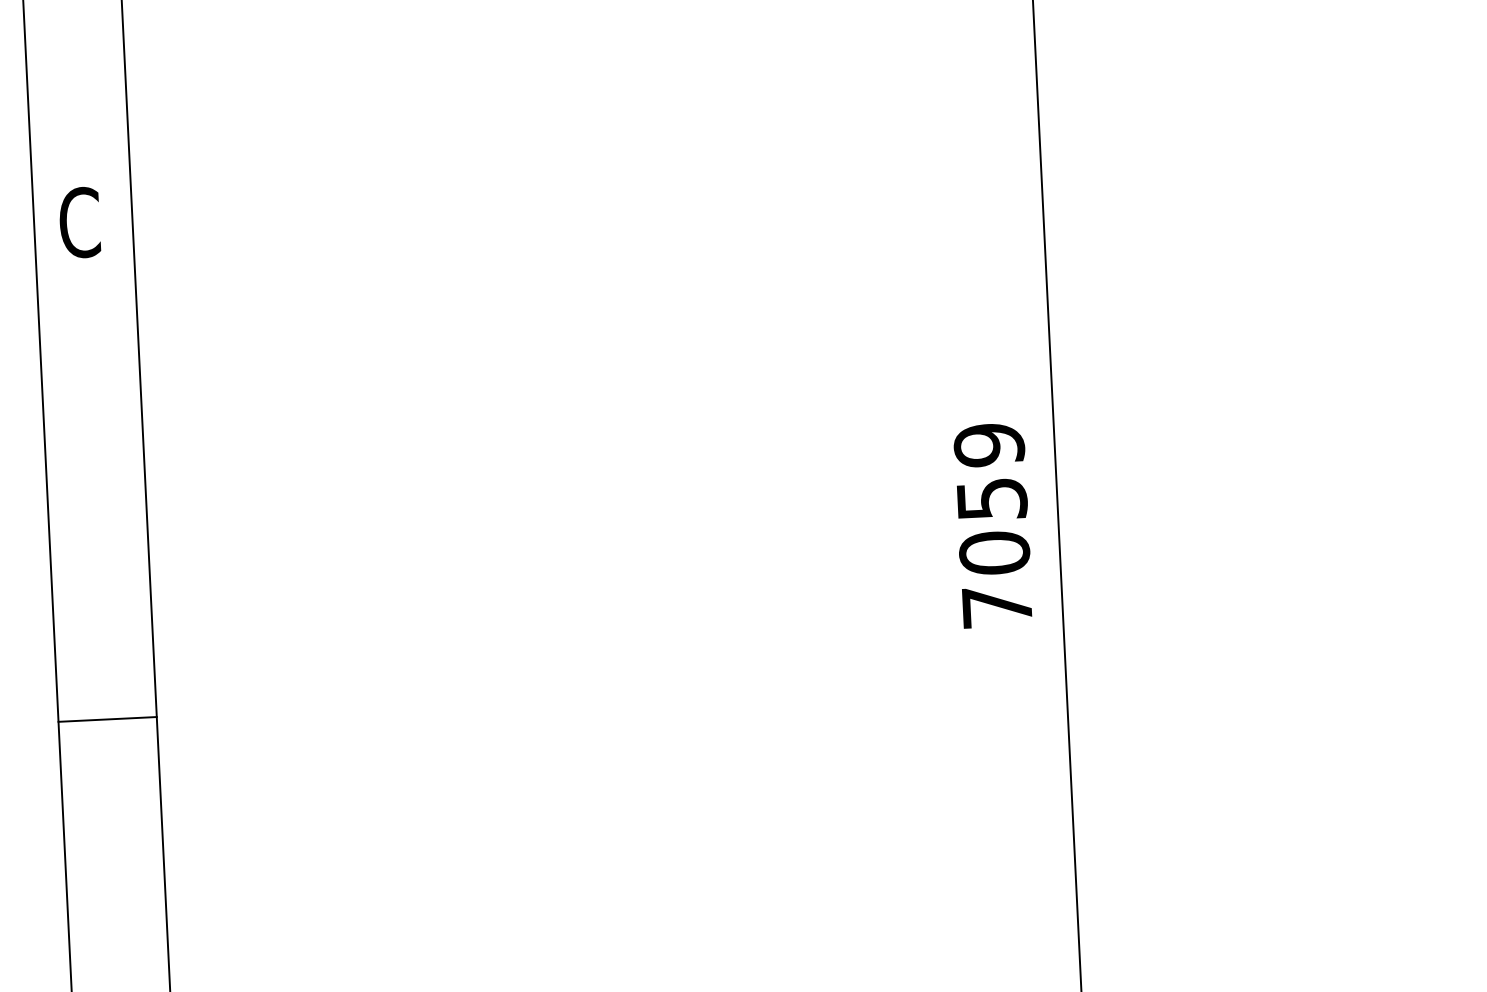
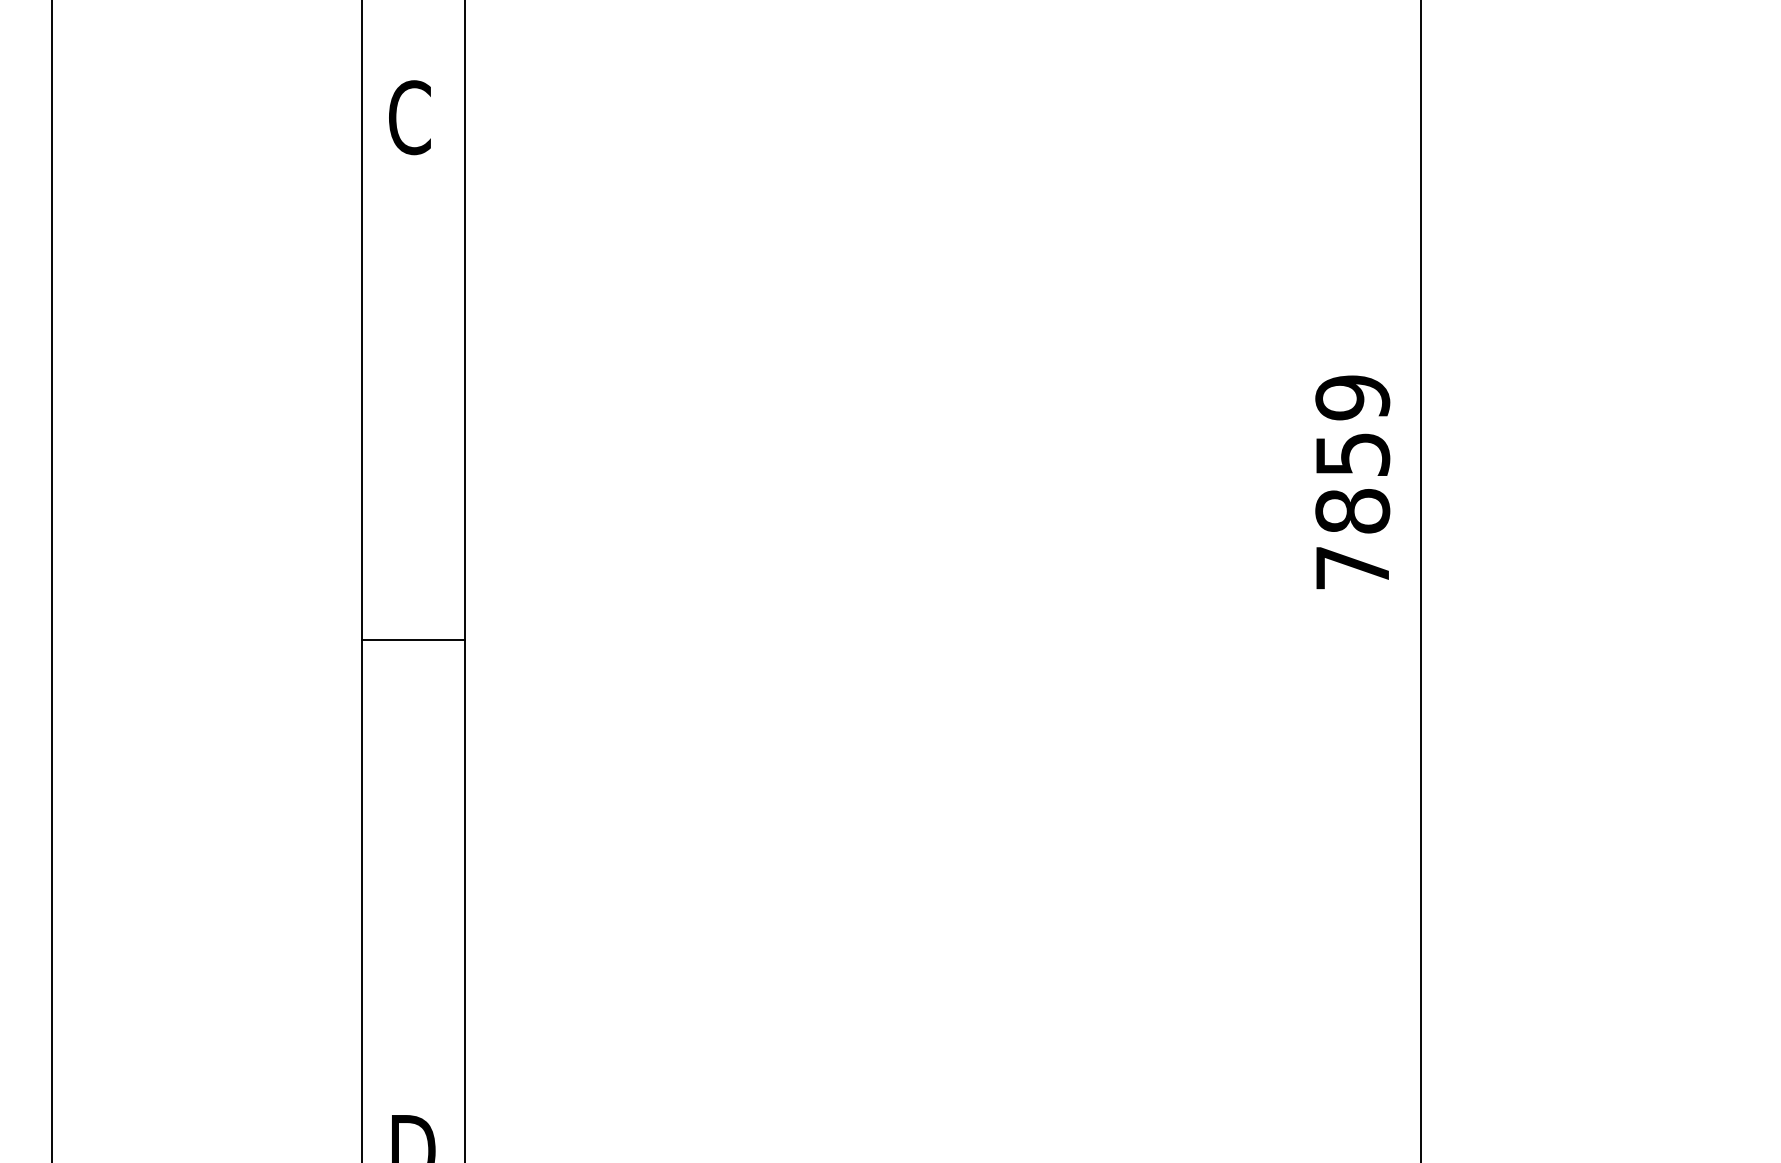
text: (994, 552) -> (1352, 510), 7059 -> 7859

